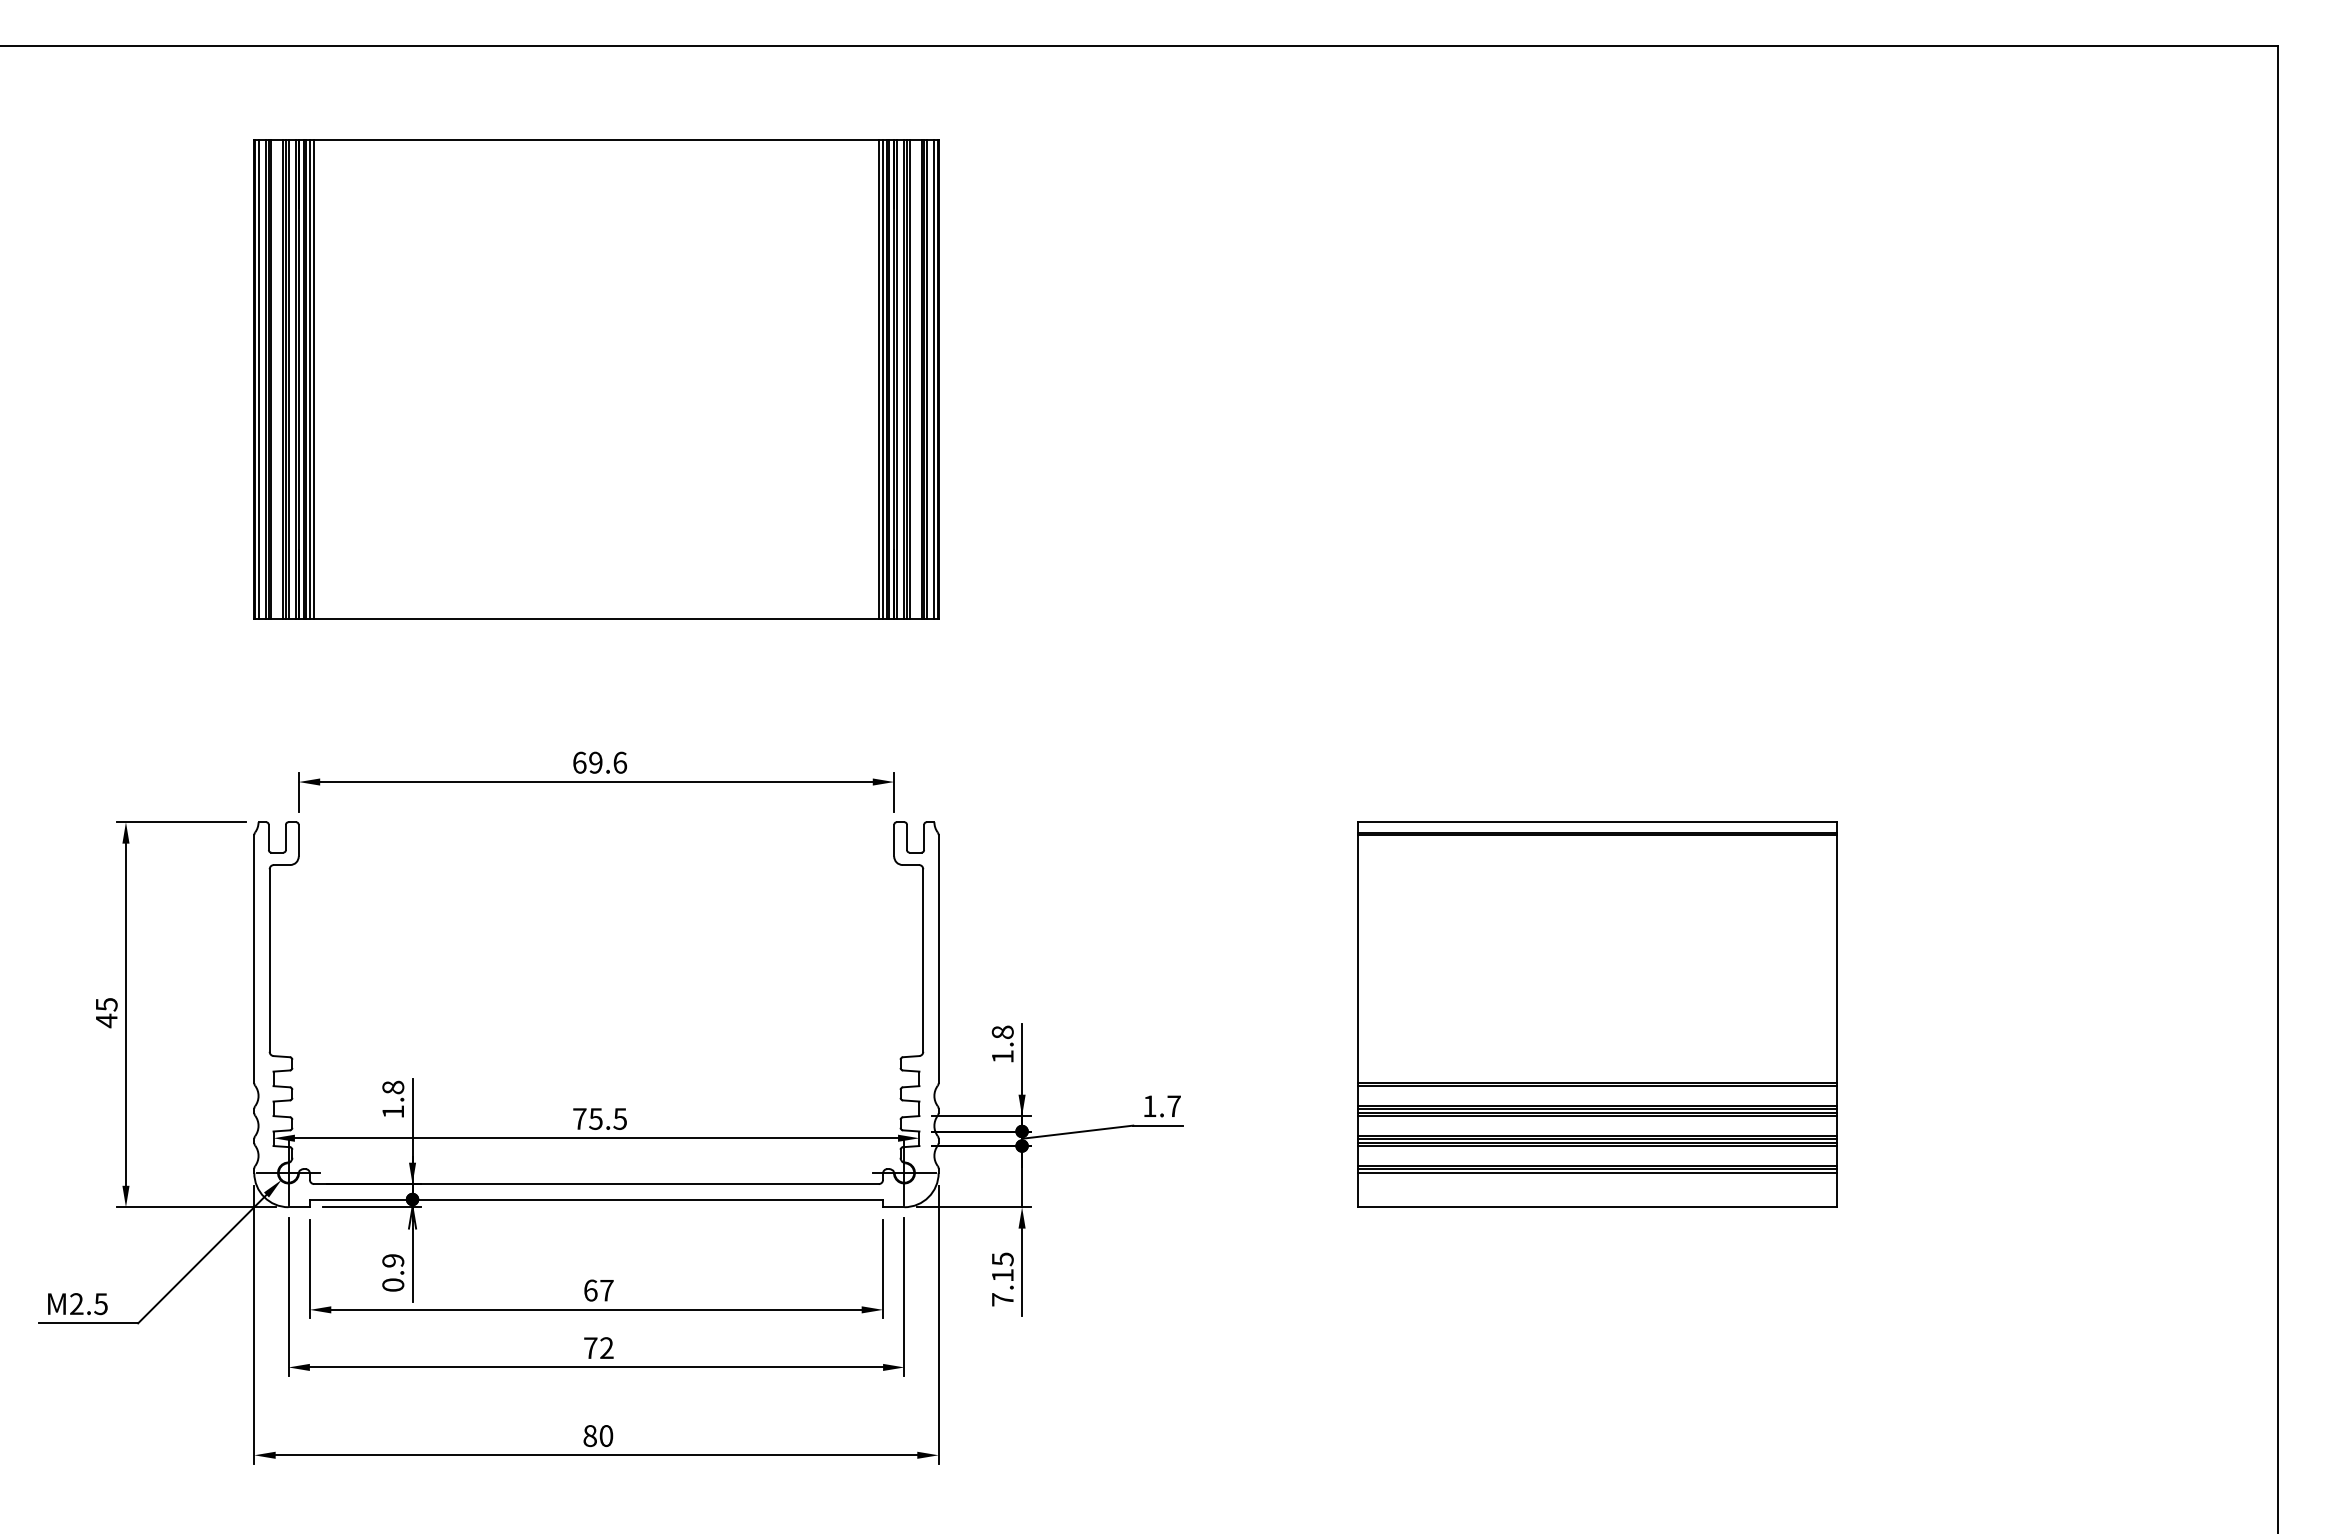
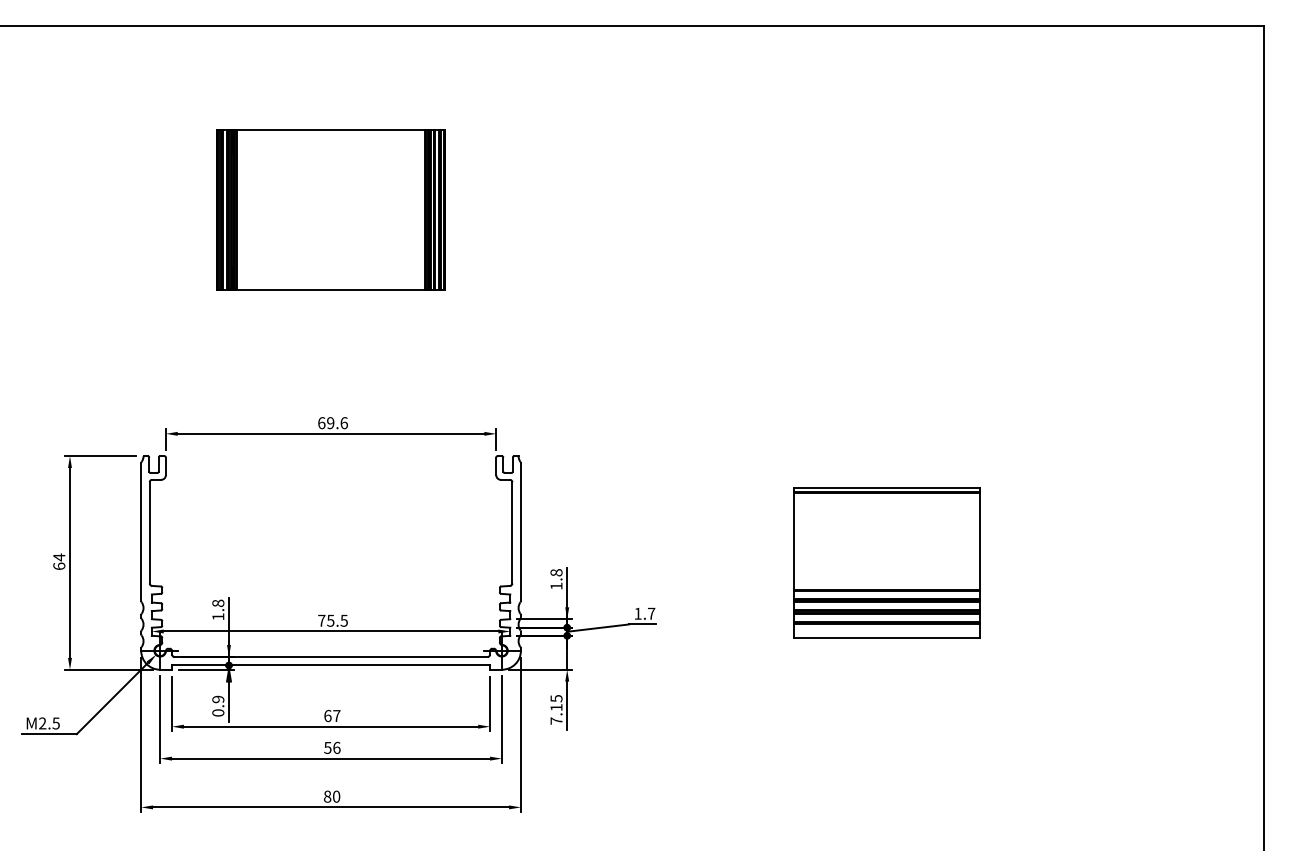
part: (595, 377) -> (330, 209), size x0.6
text: (107, 1012) -> (59, 561), 45 -> 64
part: (1597, 1013) -> (886, 562), size x0.7
text: (599, 1347) -> (332, 747), 72 -> 56

